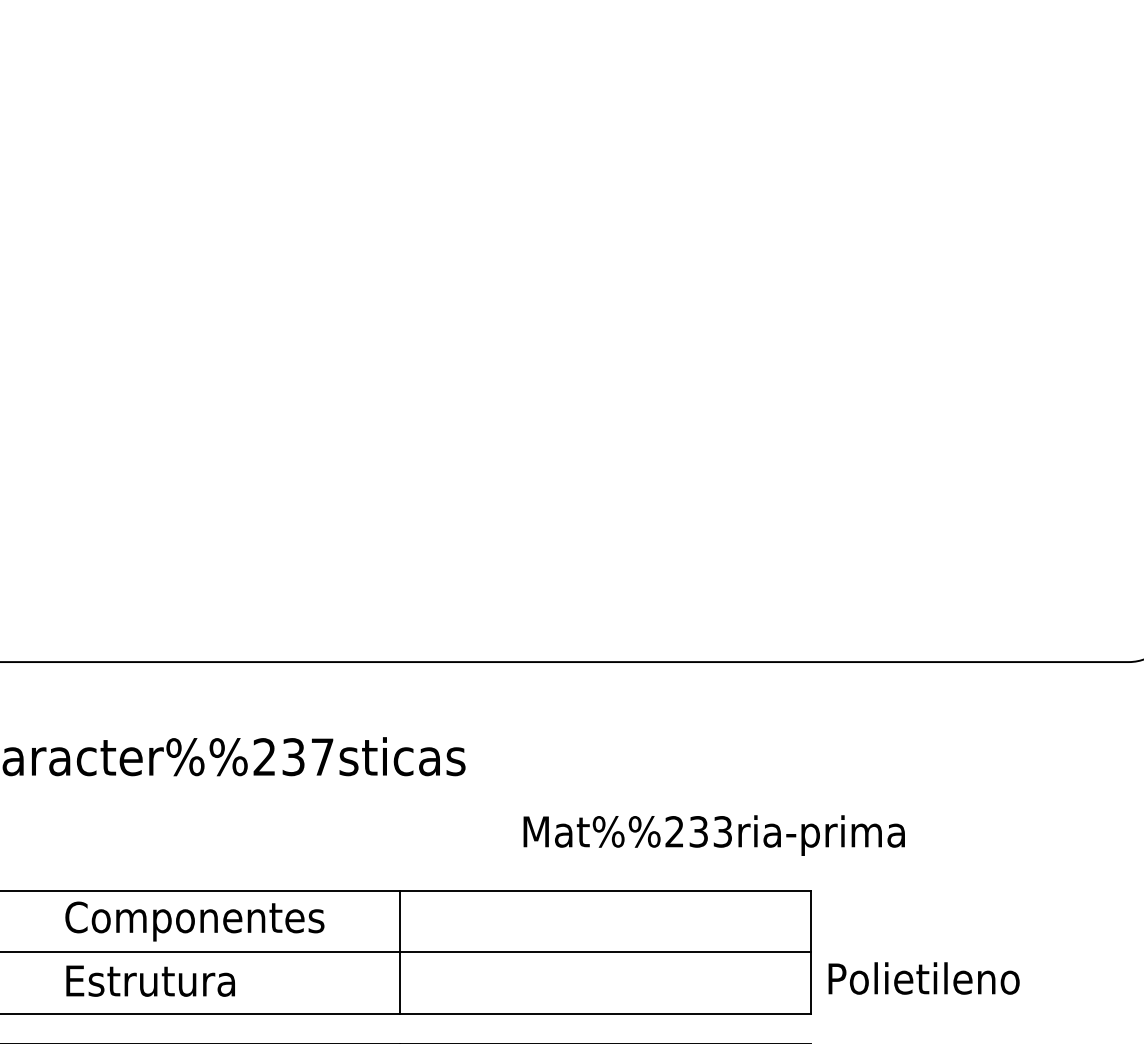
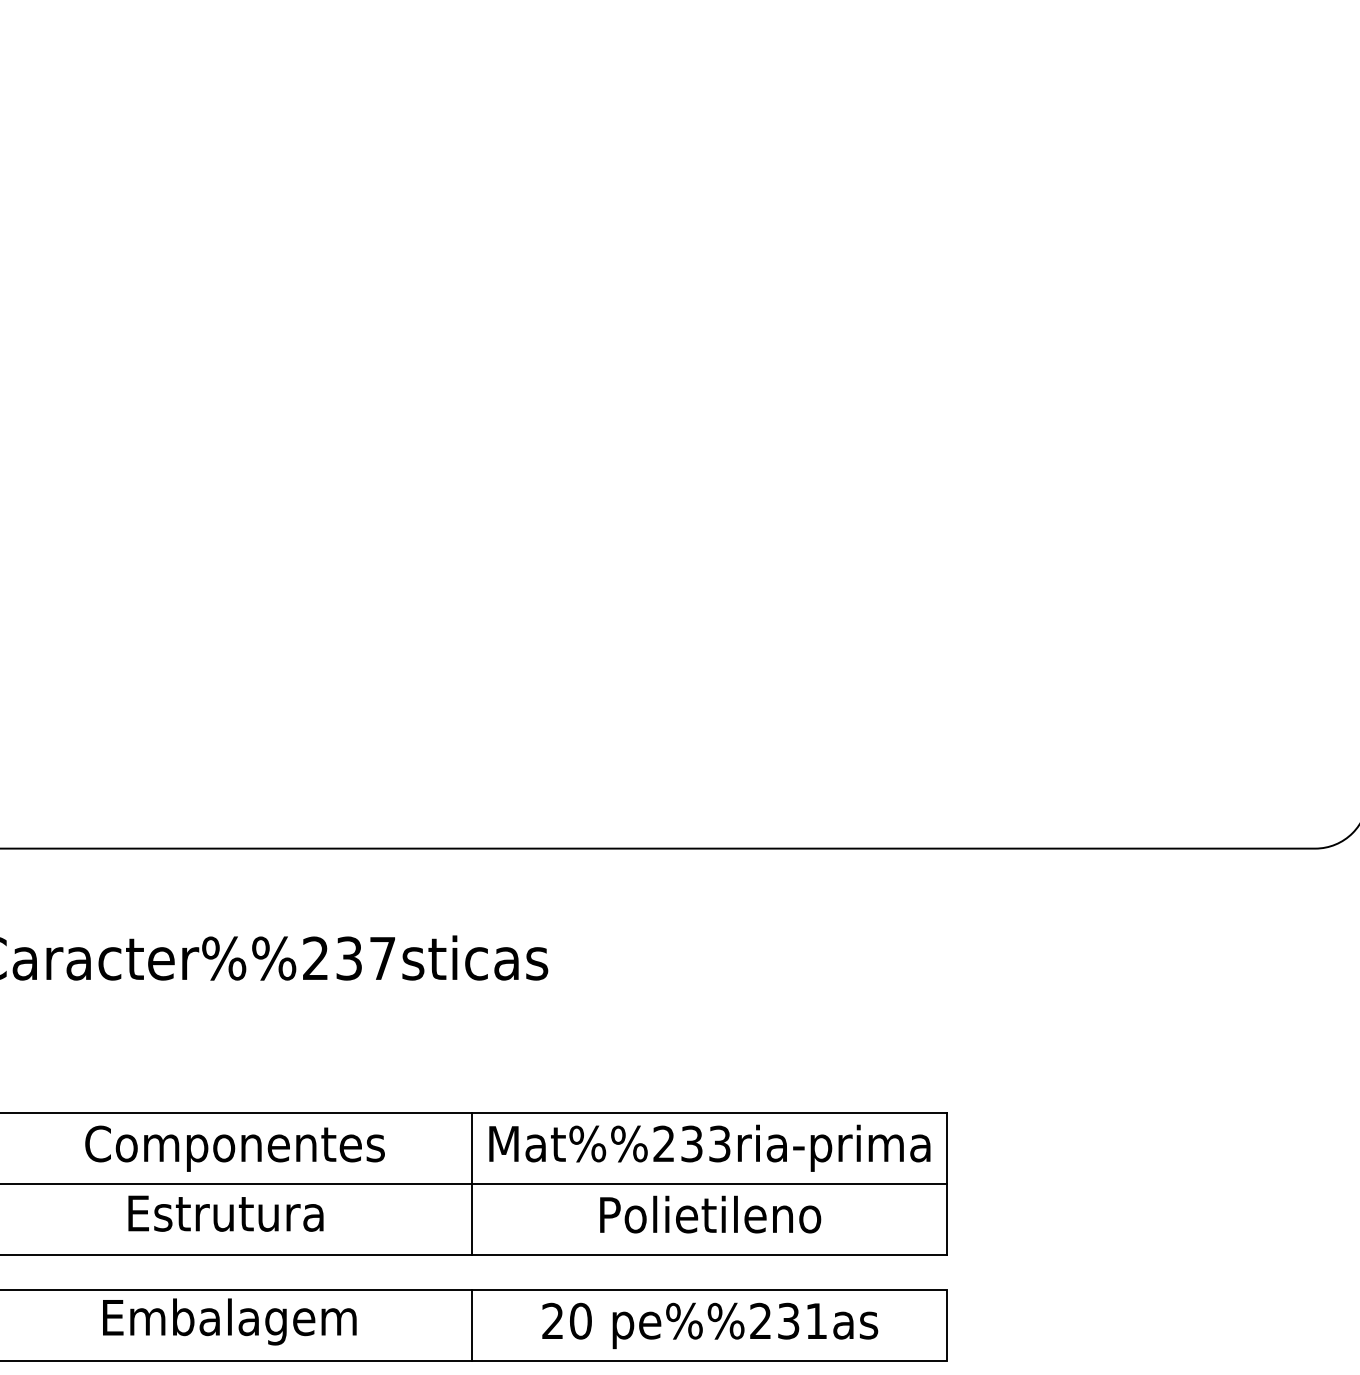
text: (713, 834) -> (709, 1147), moved
text: (924, 978) -> (710, 1214), moved
text: (150, 980) -> (225, 1213), moved

